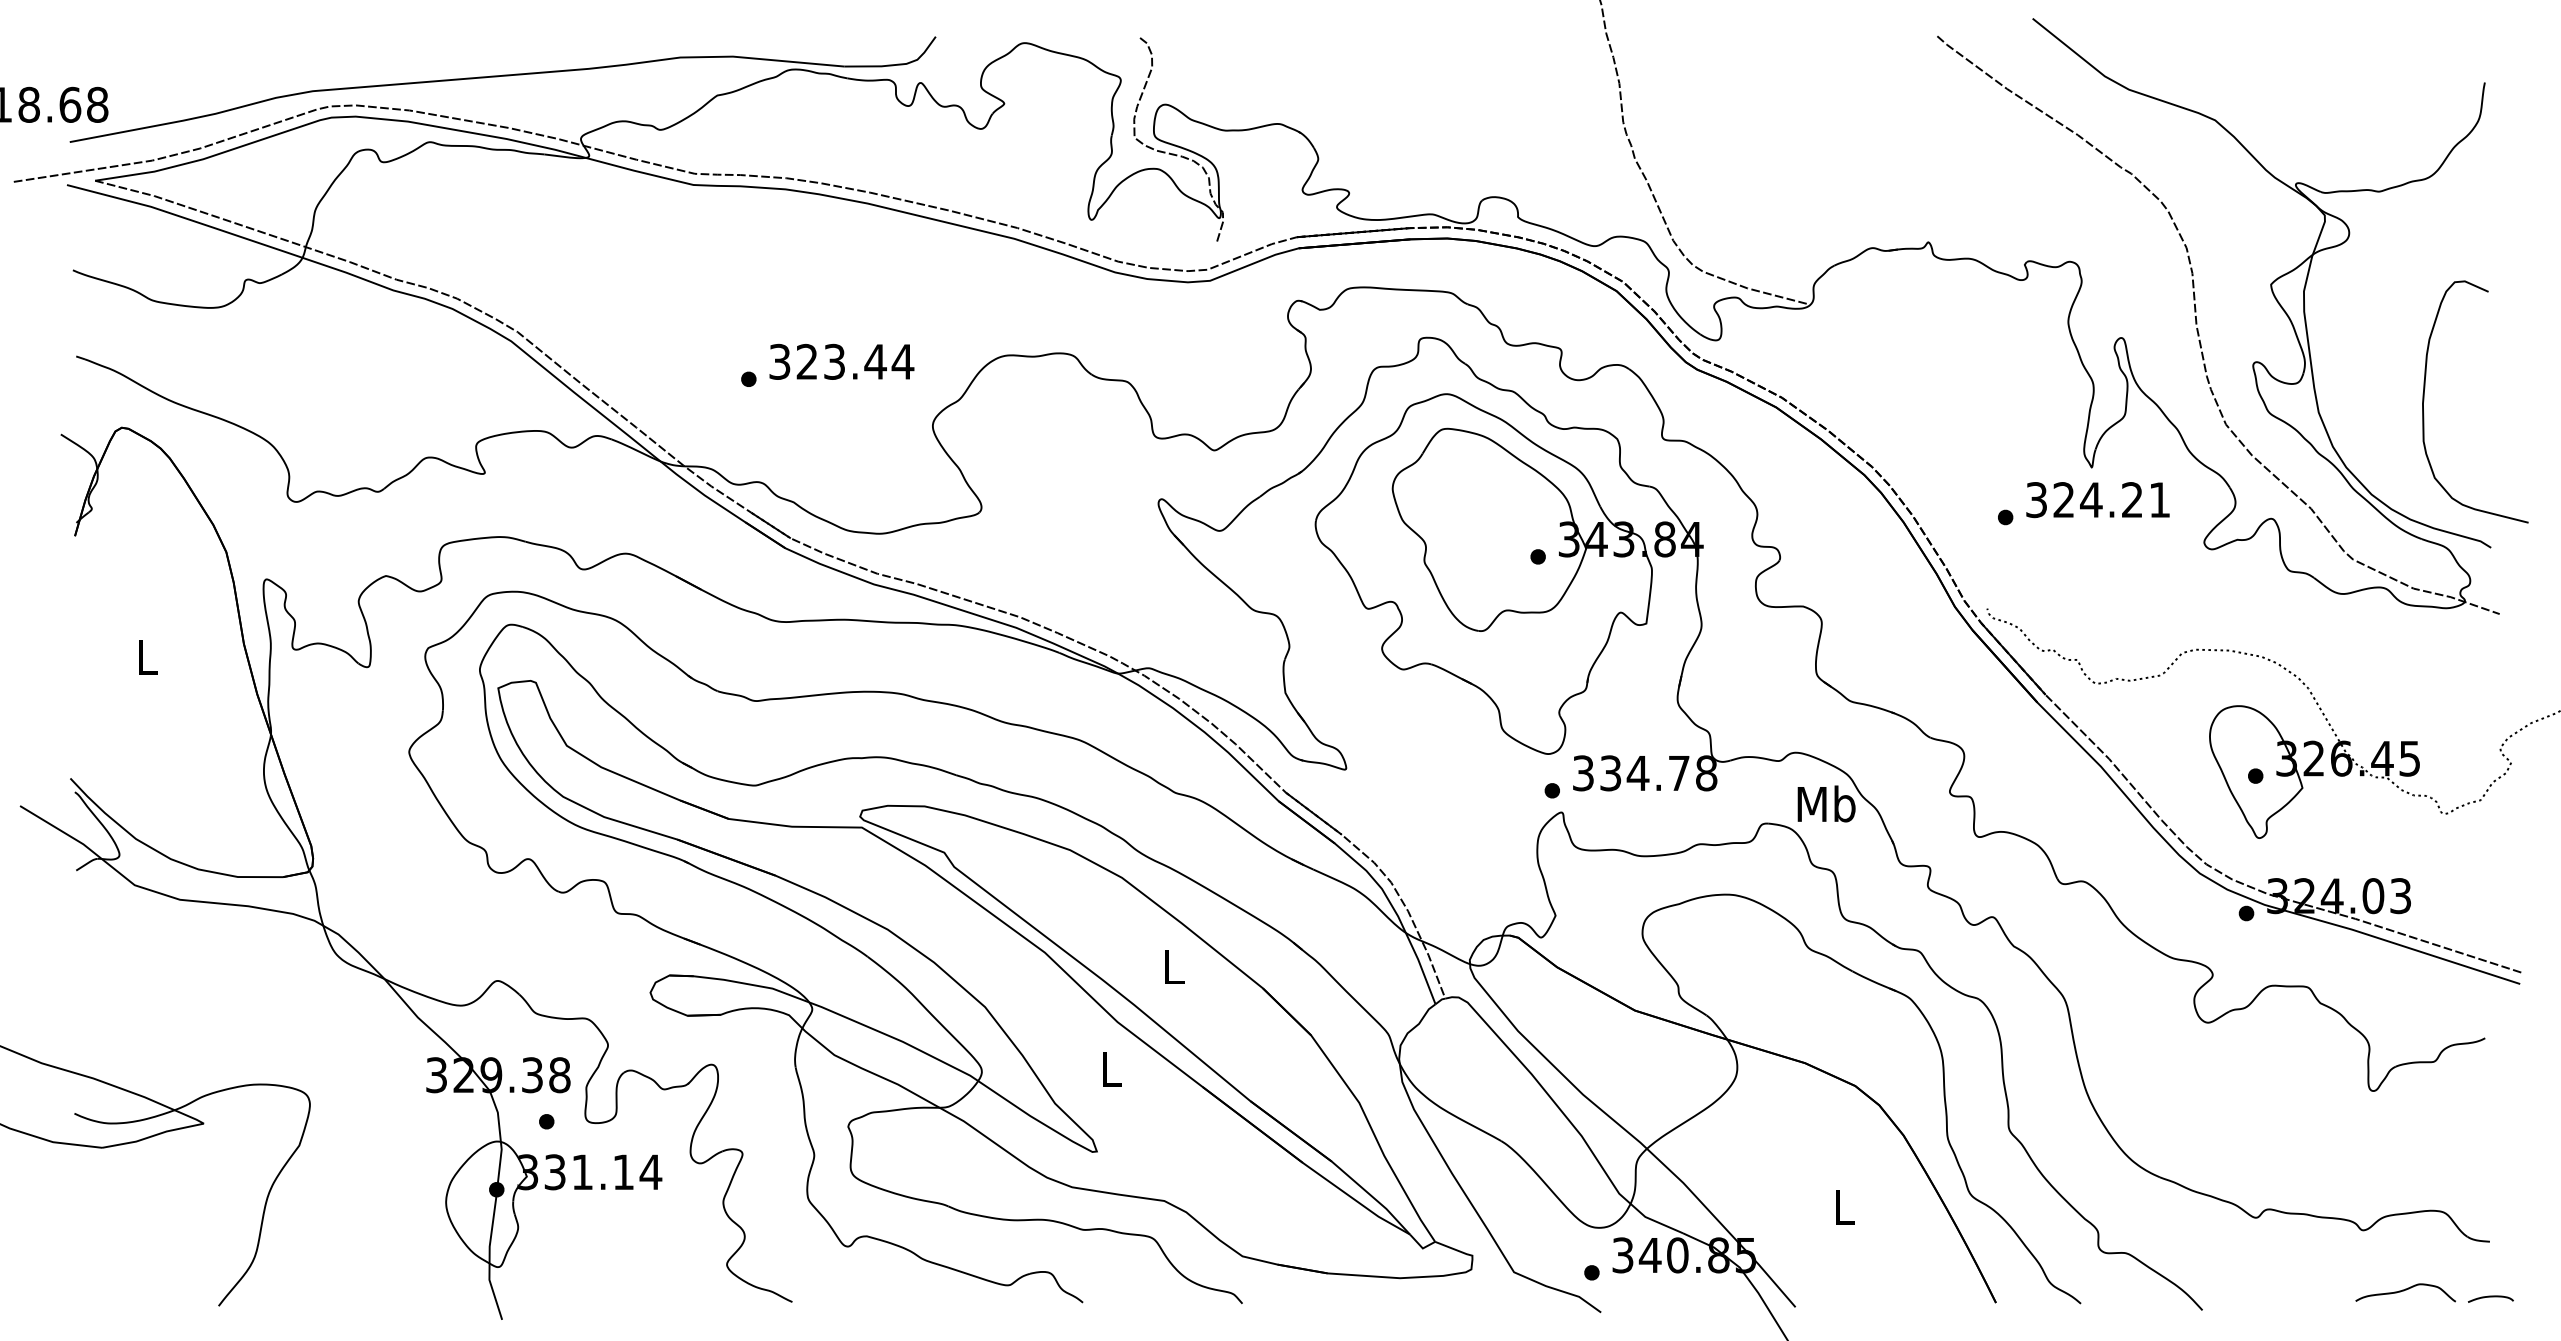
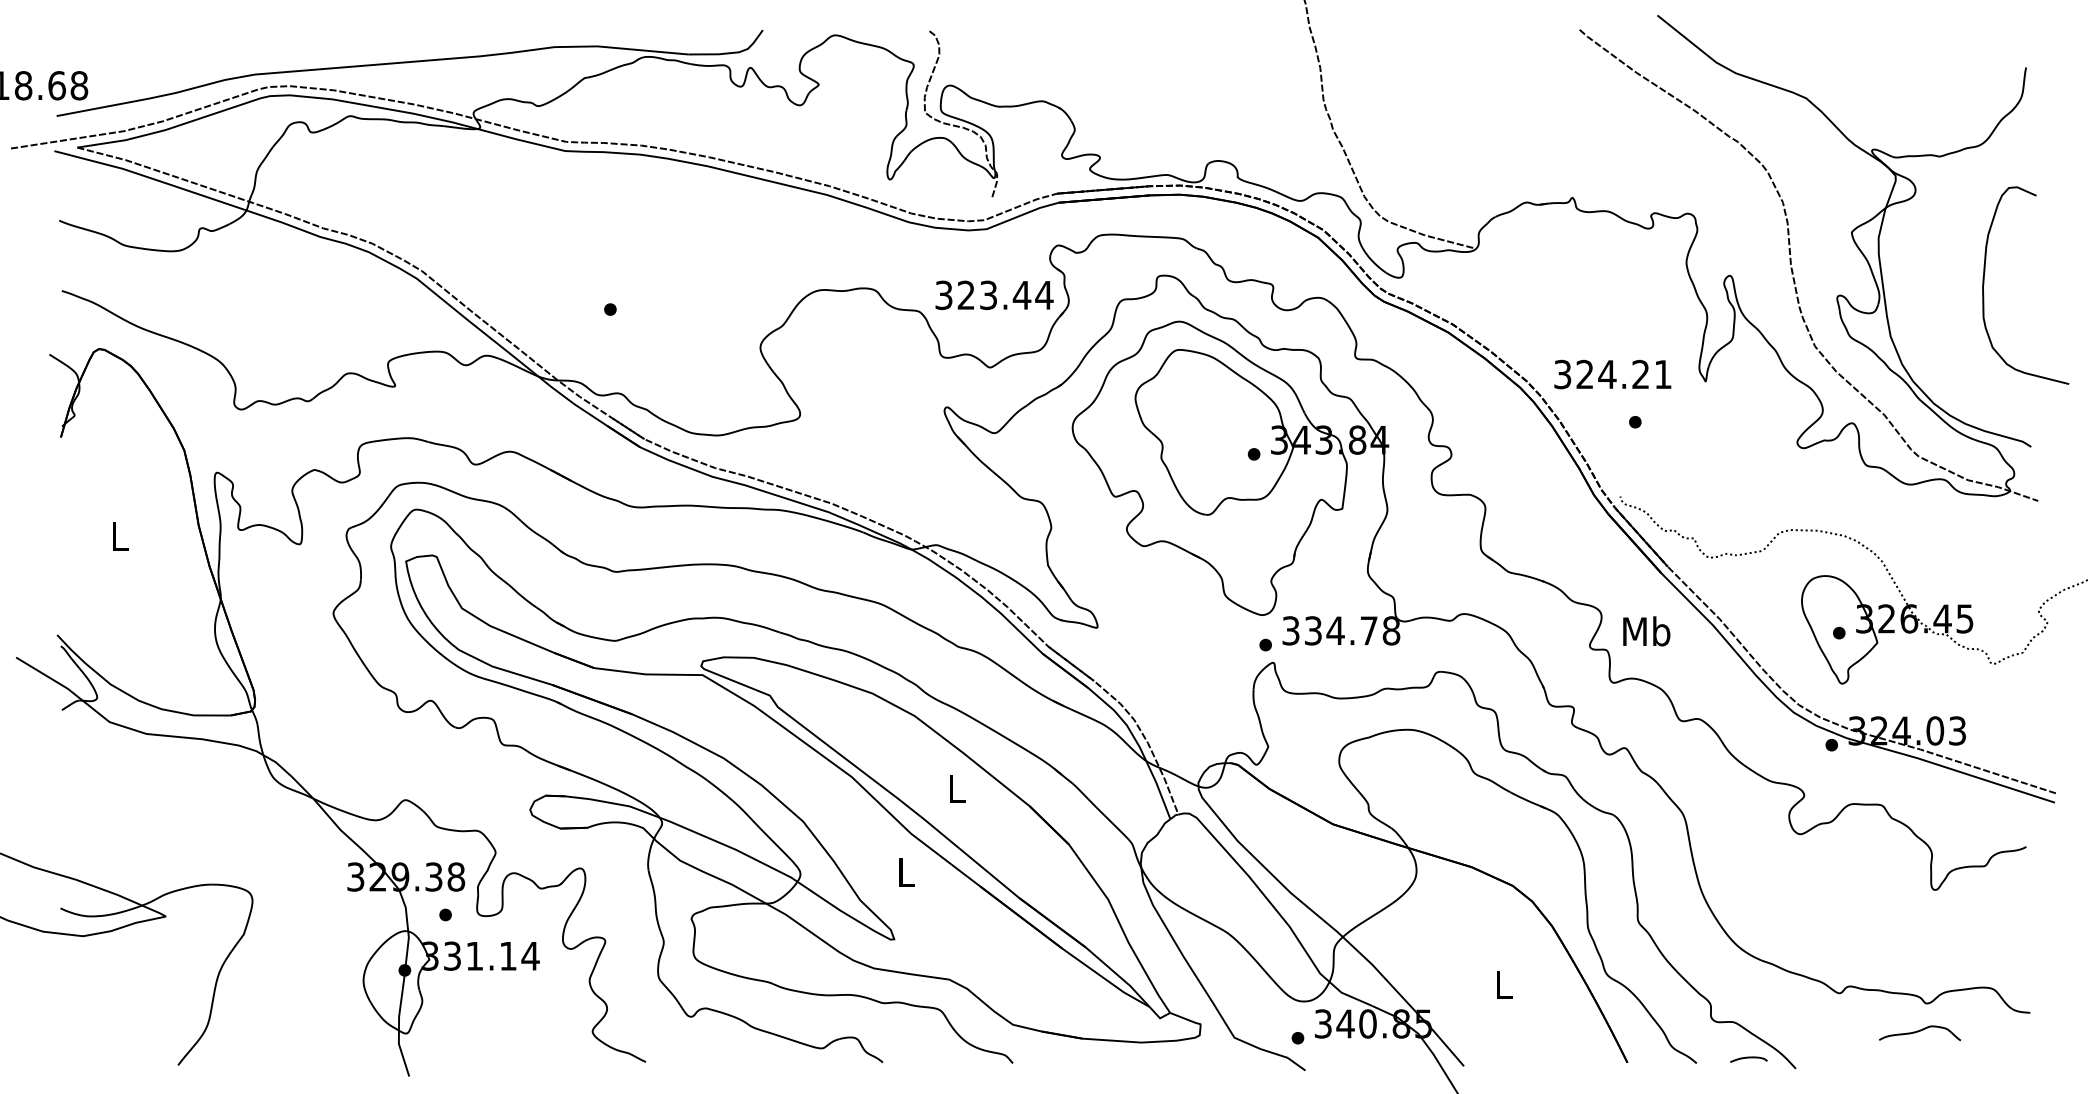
text: (841, 361) -> (994, 295), moved
curve: (2424, 401) -> (1984, 285), moved
text: (2097, 500) -> (1612, 374), moved
text: (1826, 803) -> (1646, 630), moved
curve: (2404, 1291) -> (1919, 1032), moved
curve: (2490, 1297) -> (1748, 1058), moved

